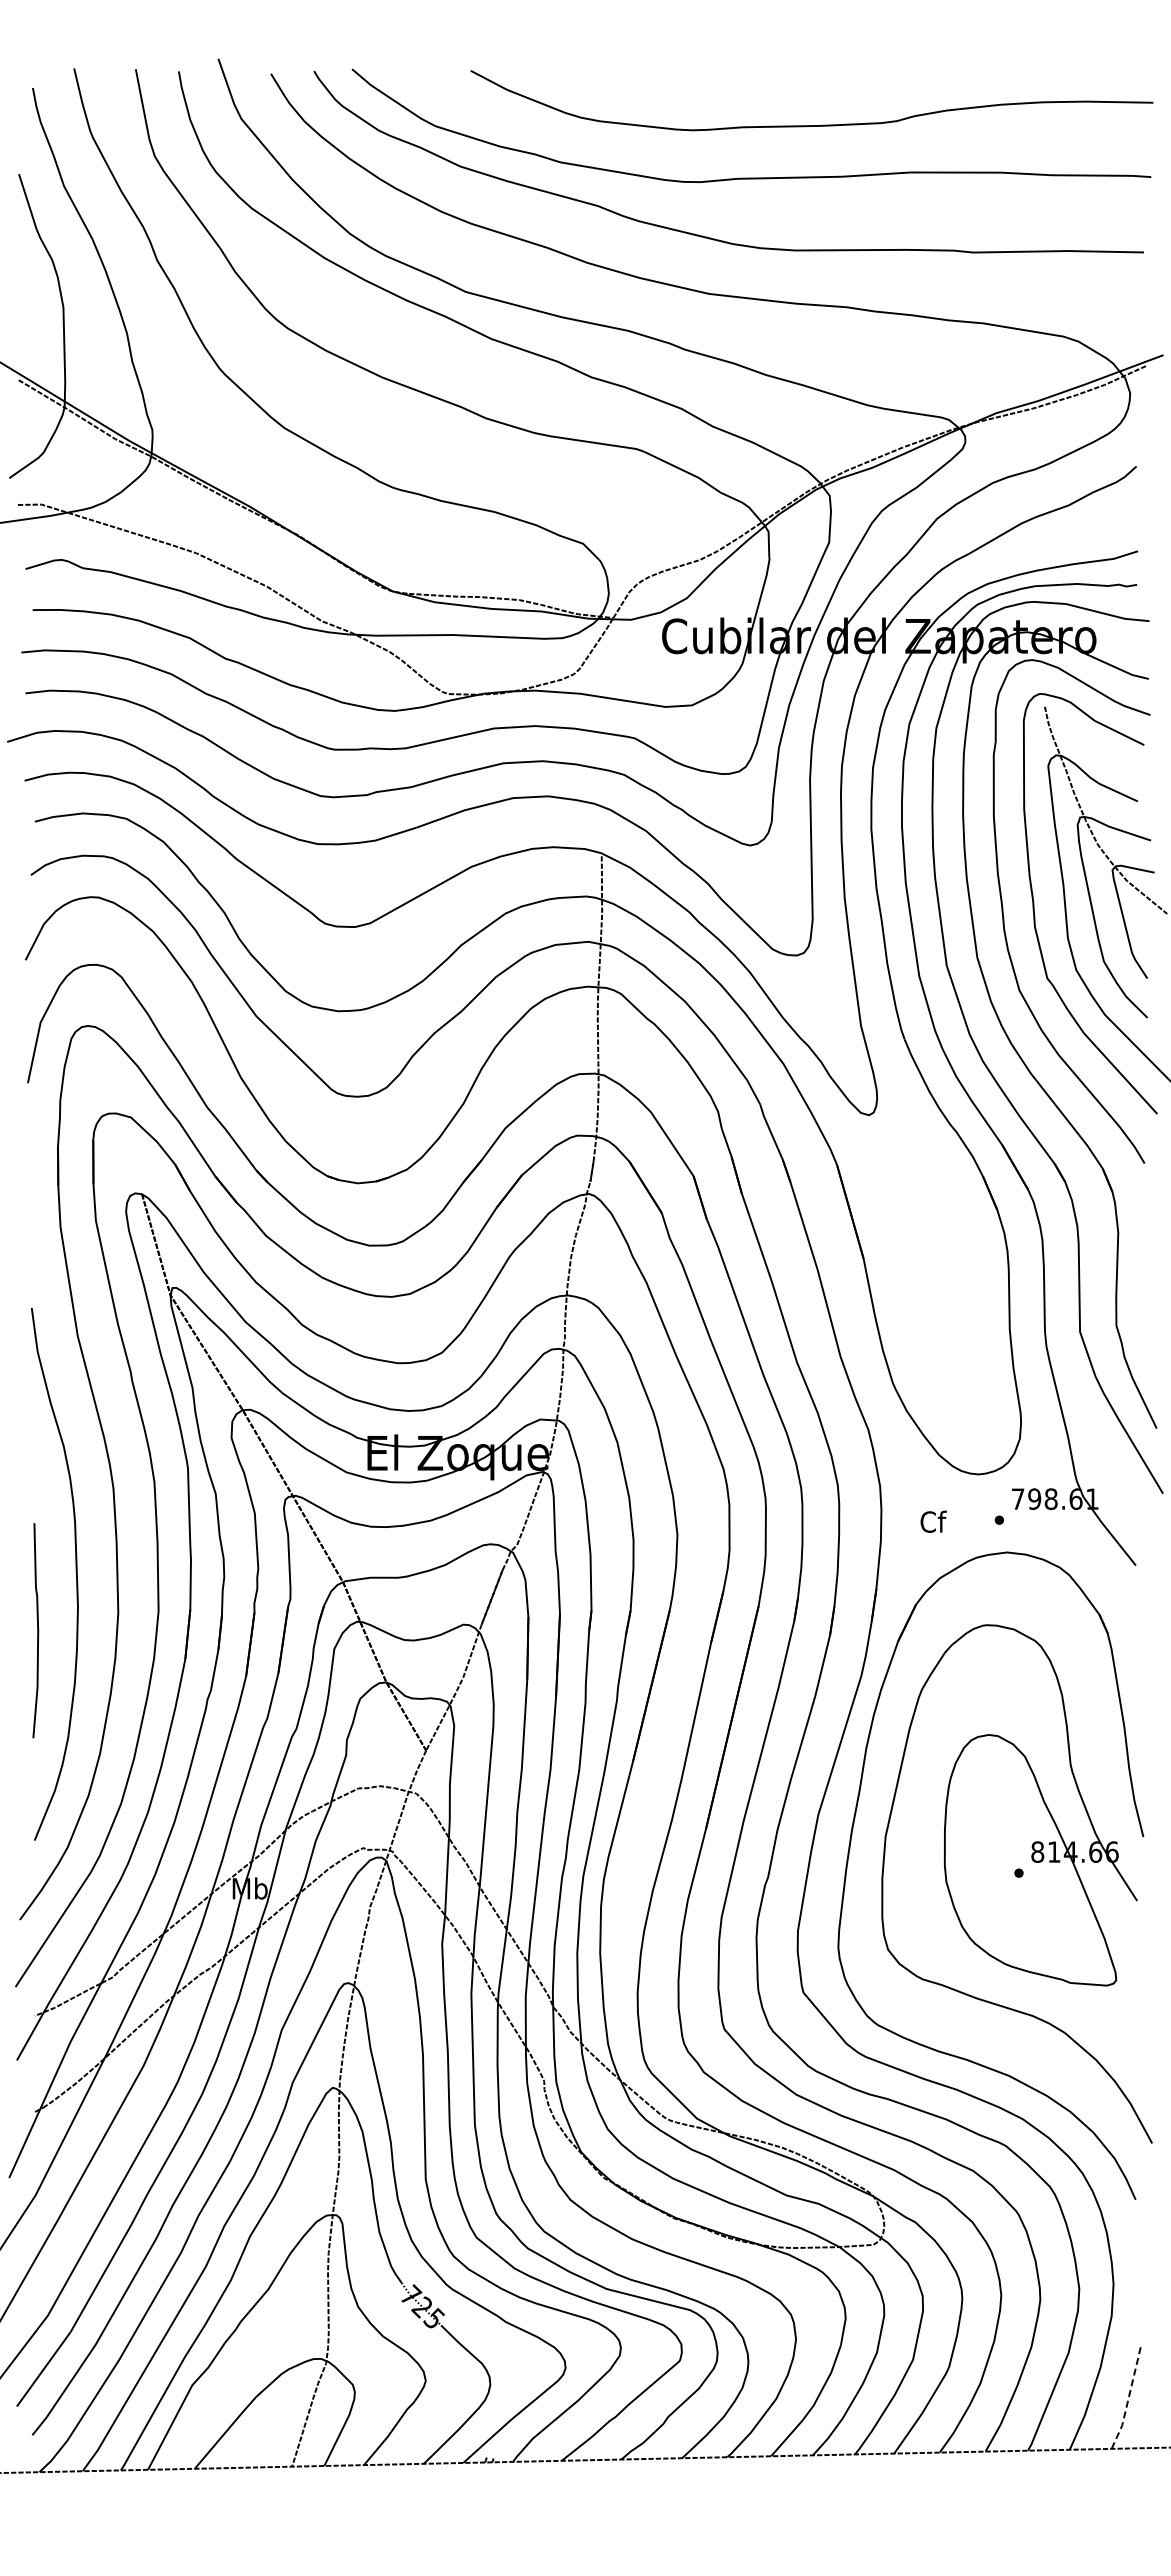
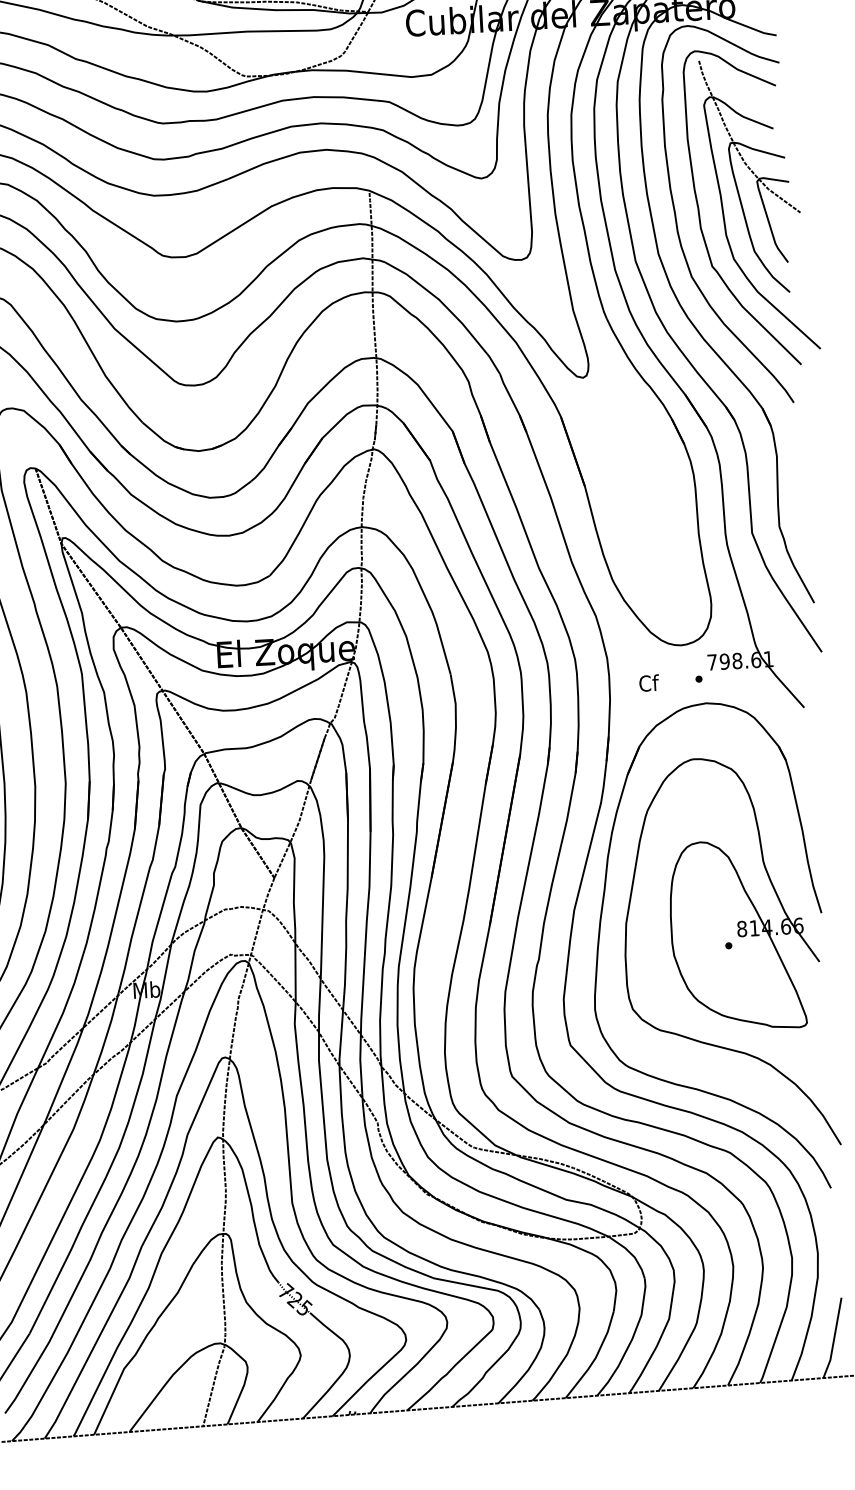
line: (1128, 2397) -> (833, 1338), dashed -> solid

